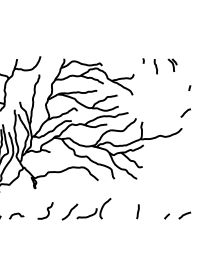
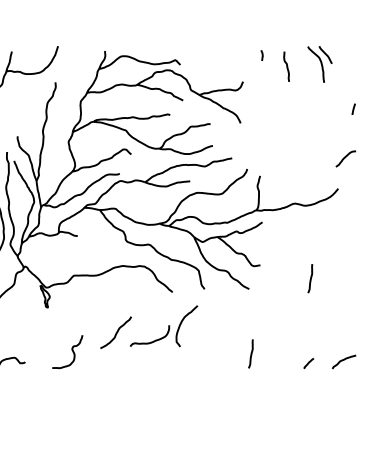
part: (172, 64) -> (319, 62), size x1.4
line: (167, 173) -> (309, 278), added
part: (88, 215) -> (153, 339), moved

